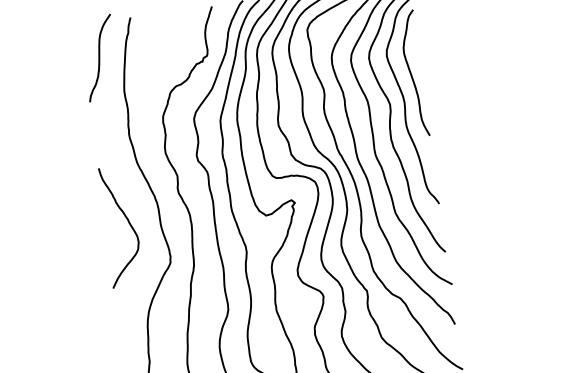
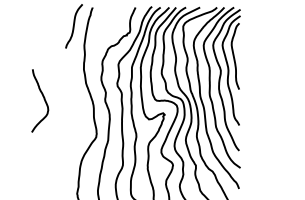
curve: (126, 222) -> (43, 99), moved

